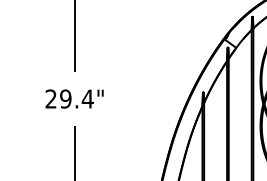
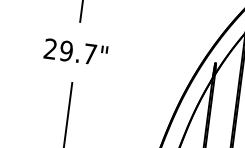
text: (87, 98) -> (89, 53), 29.4" -> 29.7"

